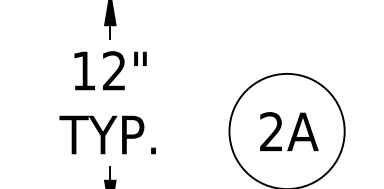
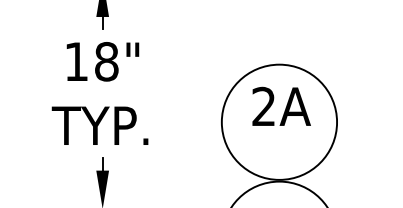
text: (114, 70) -> (106, 61), 12" -> 18"
text: (289, 130) -> (281, 105), moved

